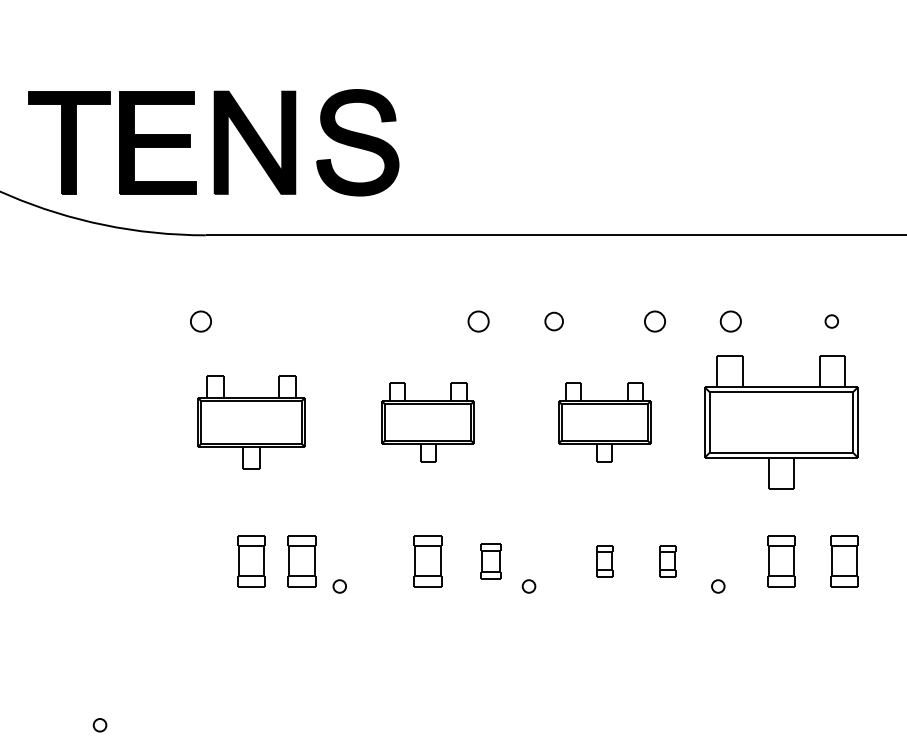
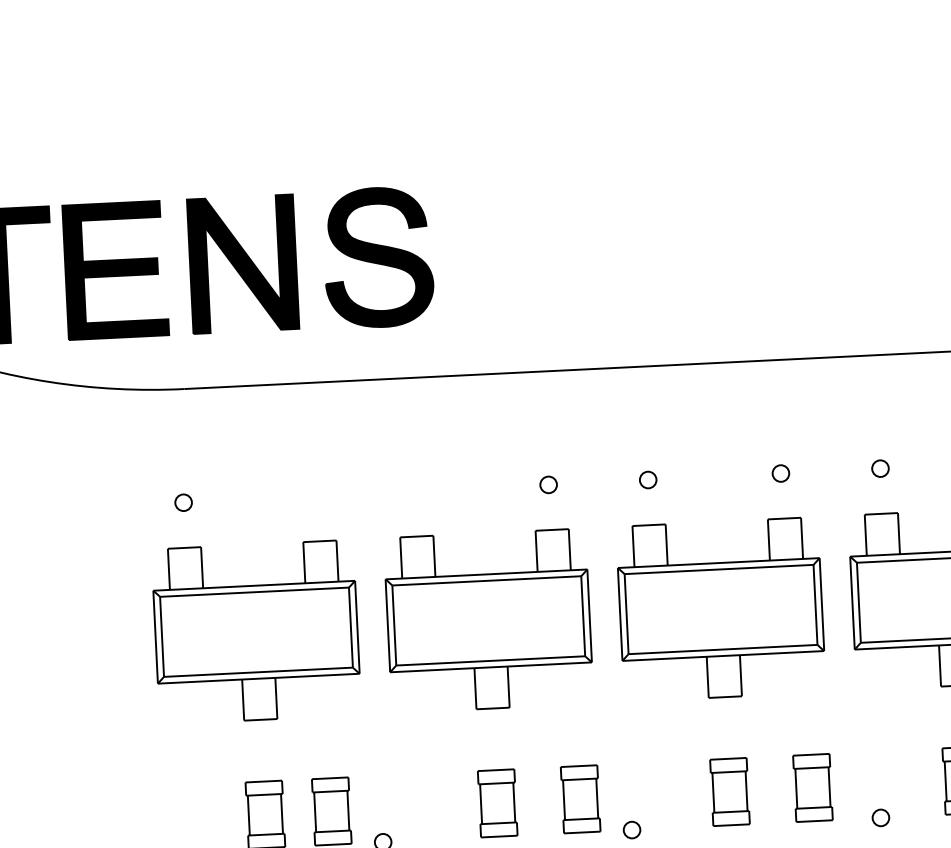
part: (200, 321) -> (182, 502), size x0.62
part: (478, 321) -> (548, 484), size x0.62
part: (554, 321) -> (648, 479), size x0.71
part: (655, 321) -> (781, 473), size x0.62
part: (730, 321) -> (879, 468), size x0.62
part: (251, 422) -> (256, 632), size x1.43
part: (427, 422) -> (487, 620), size x1.67
part: (604, 422) -> (720, 609), size x1.67
part: (490, 561) -> (579, 799), size x1.43
part: (604, 561) -> (729, 792), size x1.67
part: (667, 561) -> (812, 788), size x1.67

